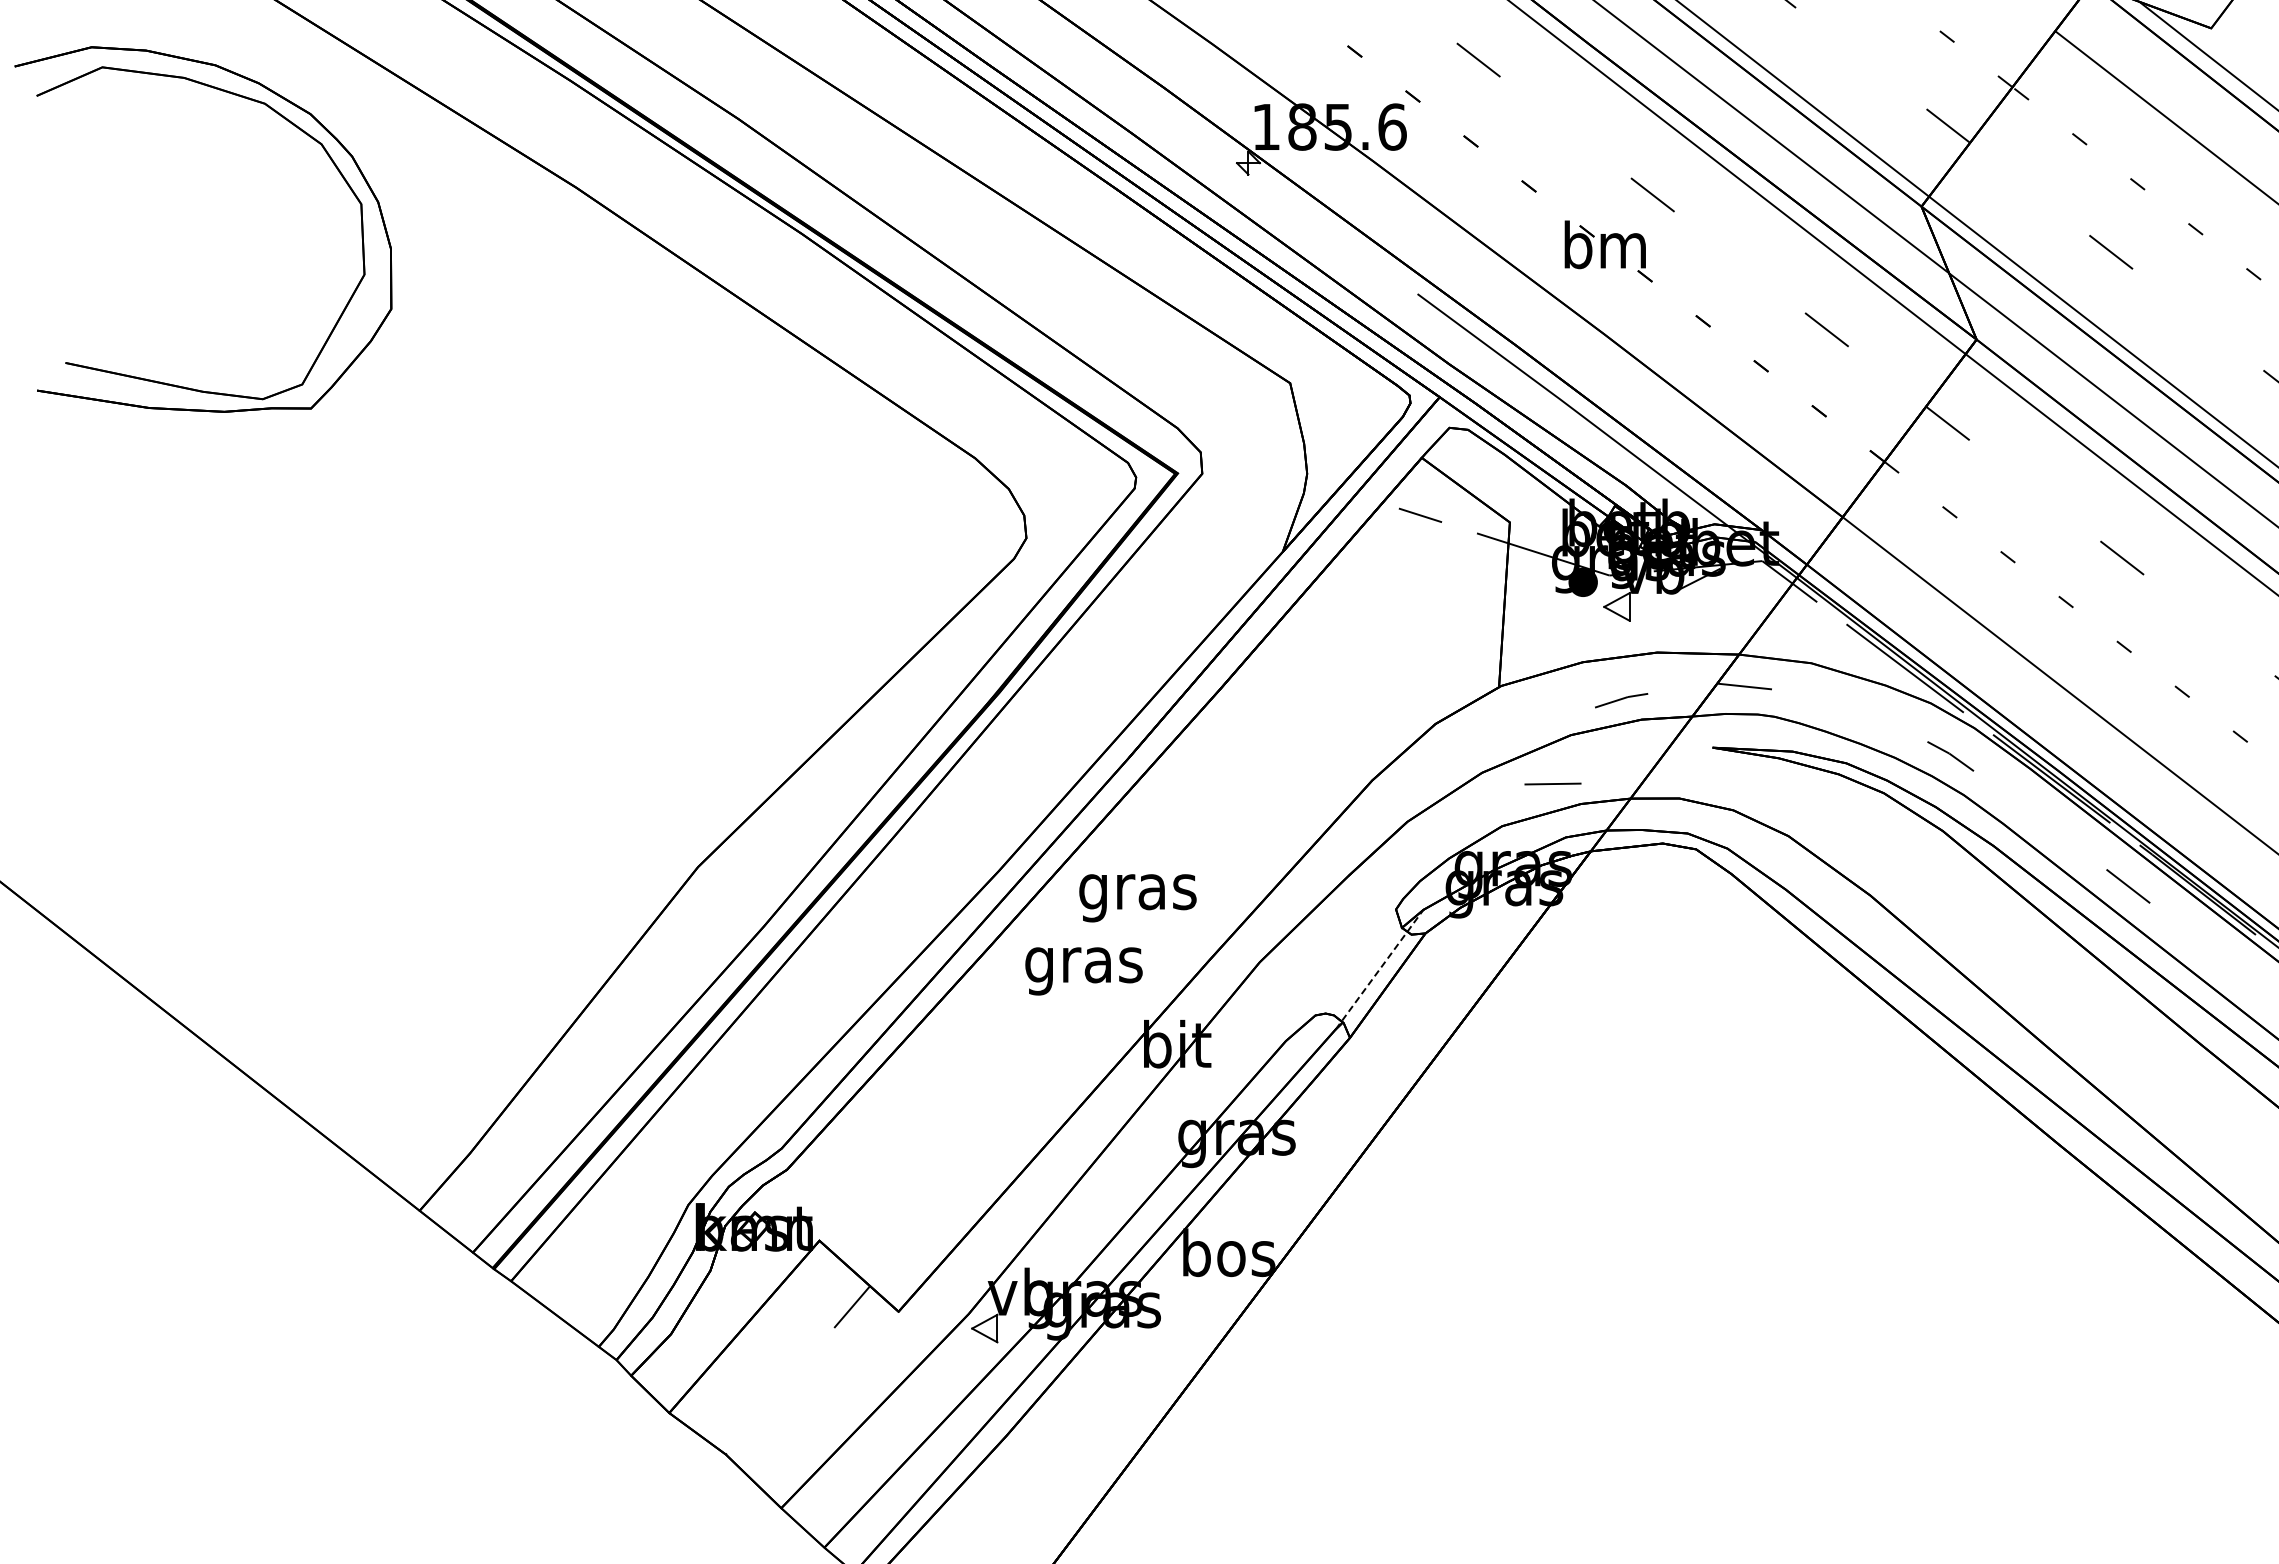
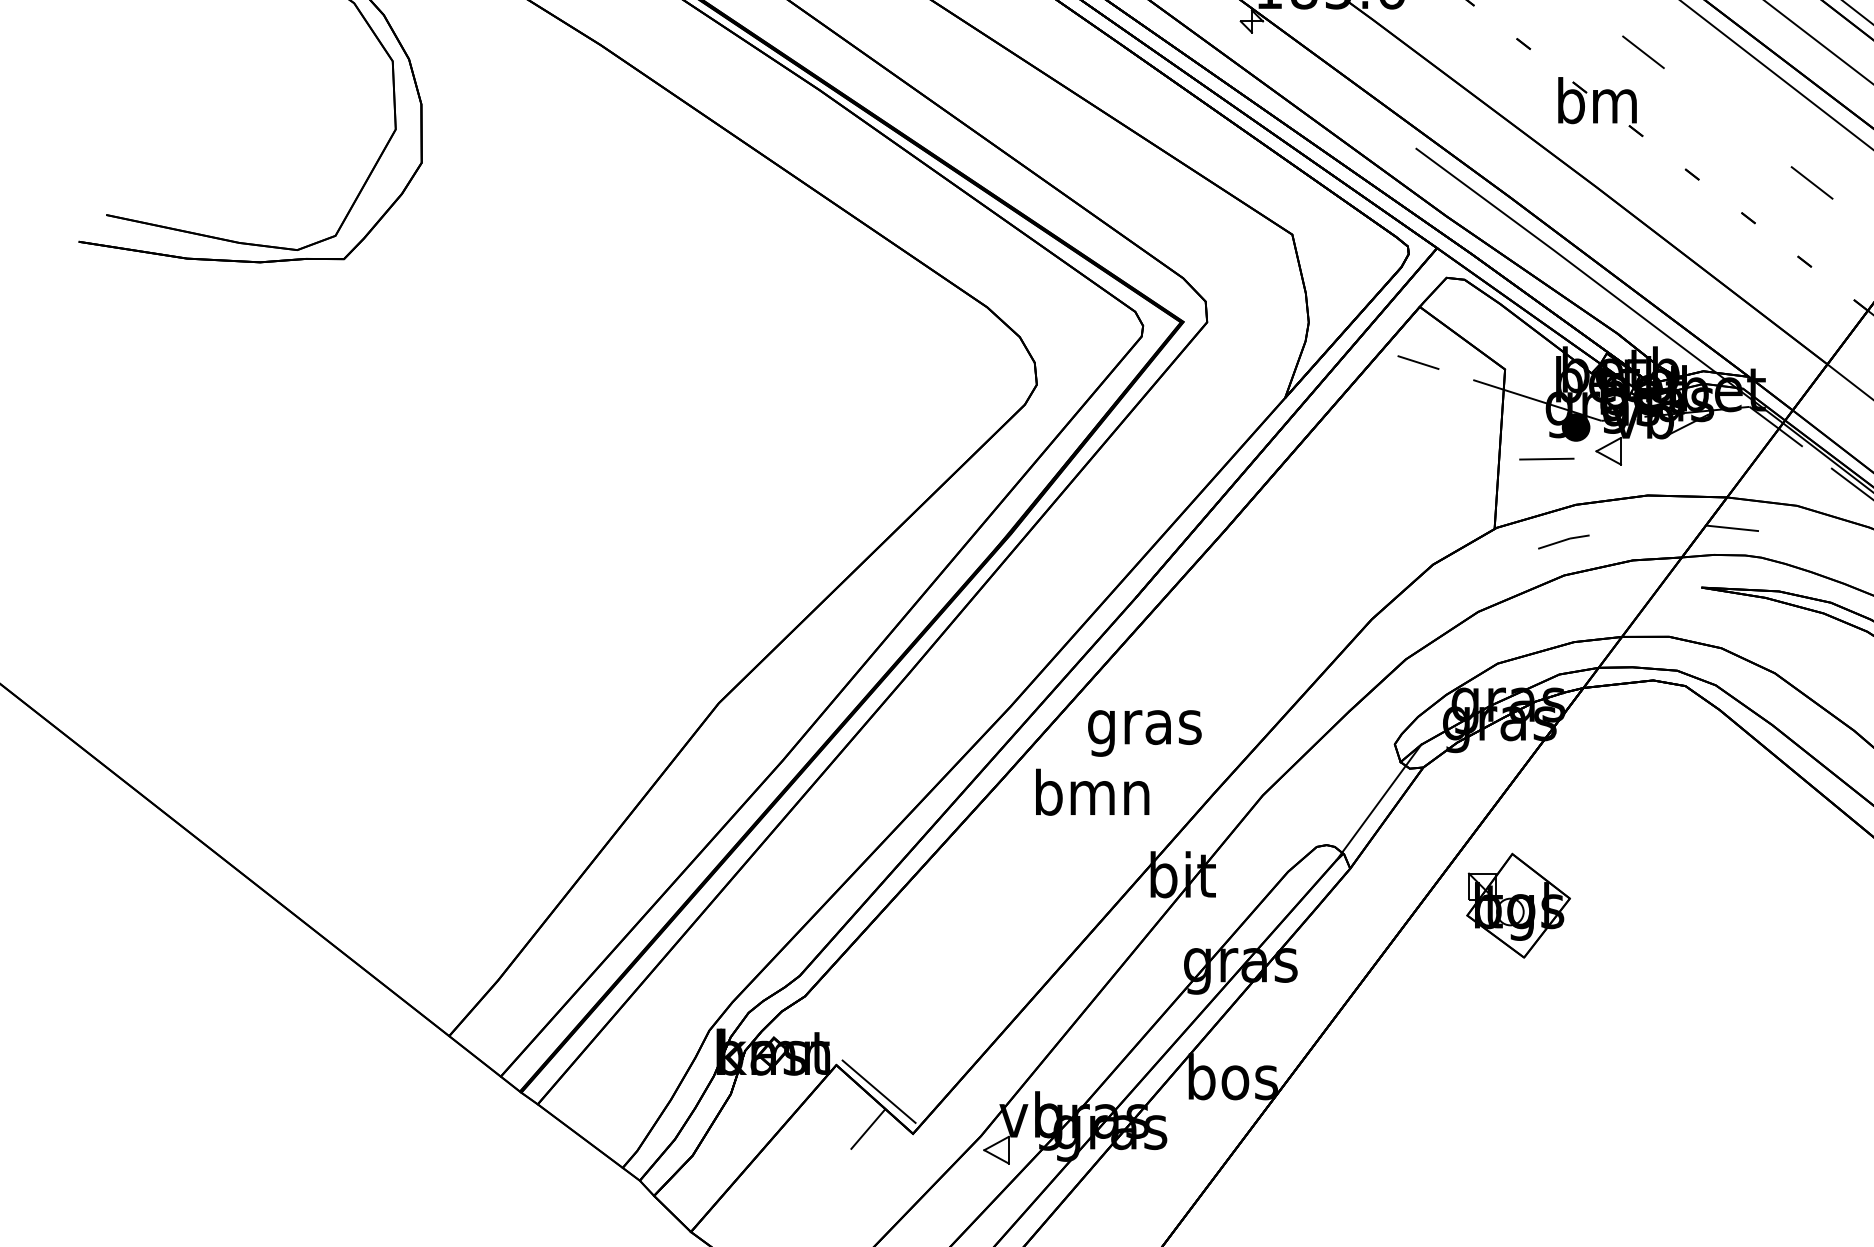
curve: (1621, 700) -> (1563, 541), moved
line: (1552, 783) -> (1546, 458), moved
text: (1083, 964) -> (1092, 797), gras -> bmn
line: (1379, 969) -> (1378, 802), dashed -> solid
part: (1523, 1075) -> (1518, 905), added
line: (863, 1268) -> (879, 1092), added

